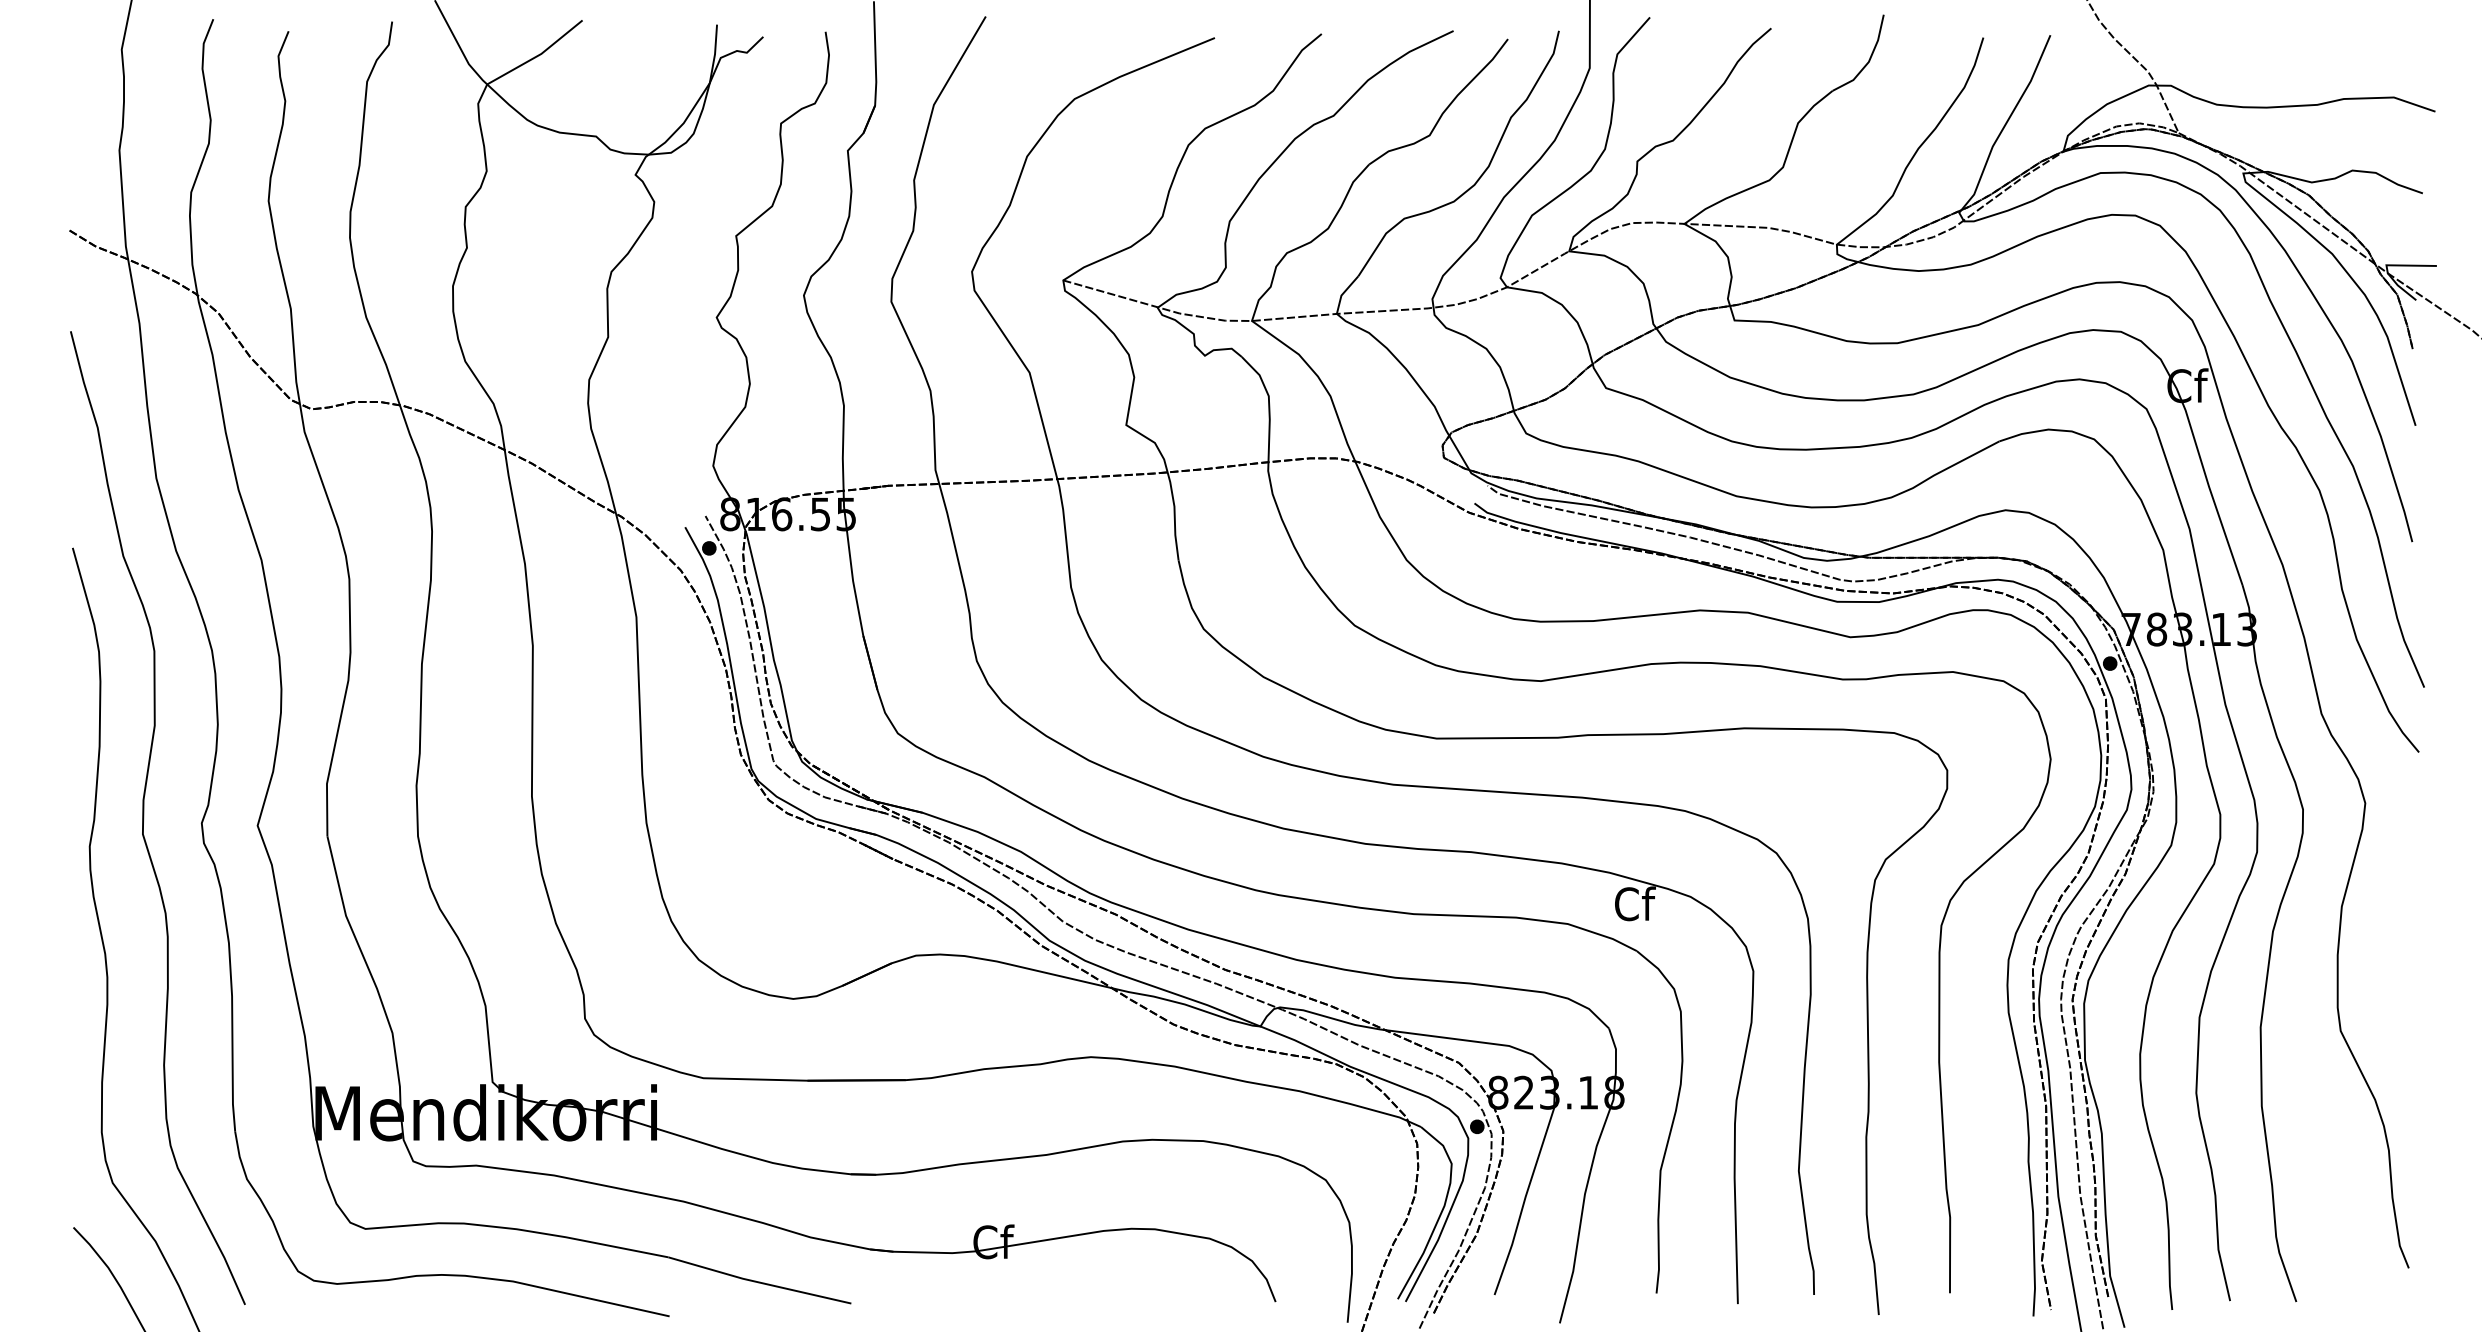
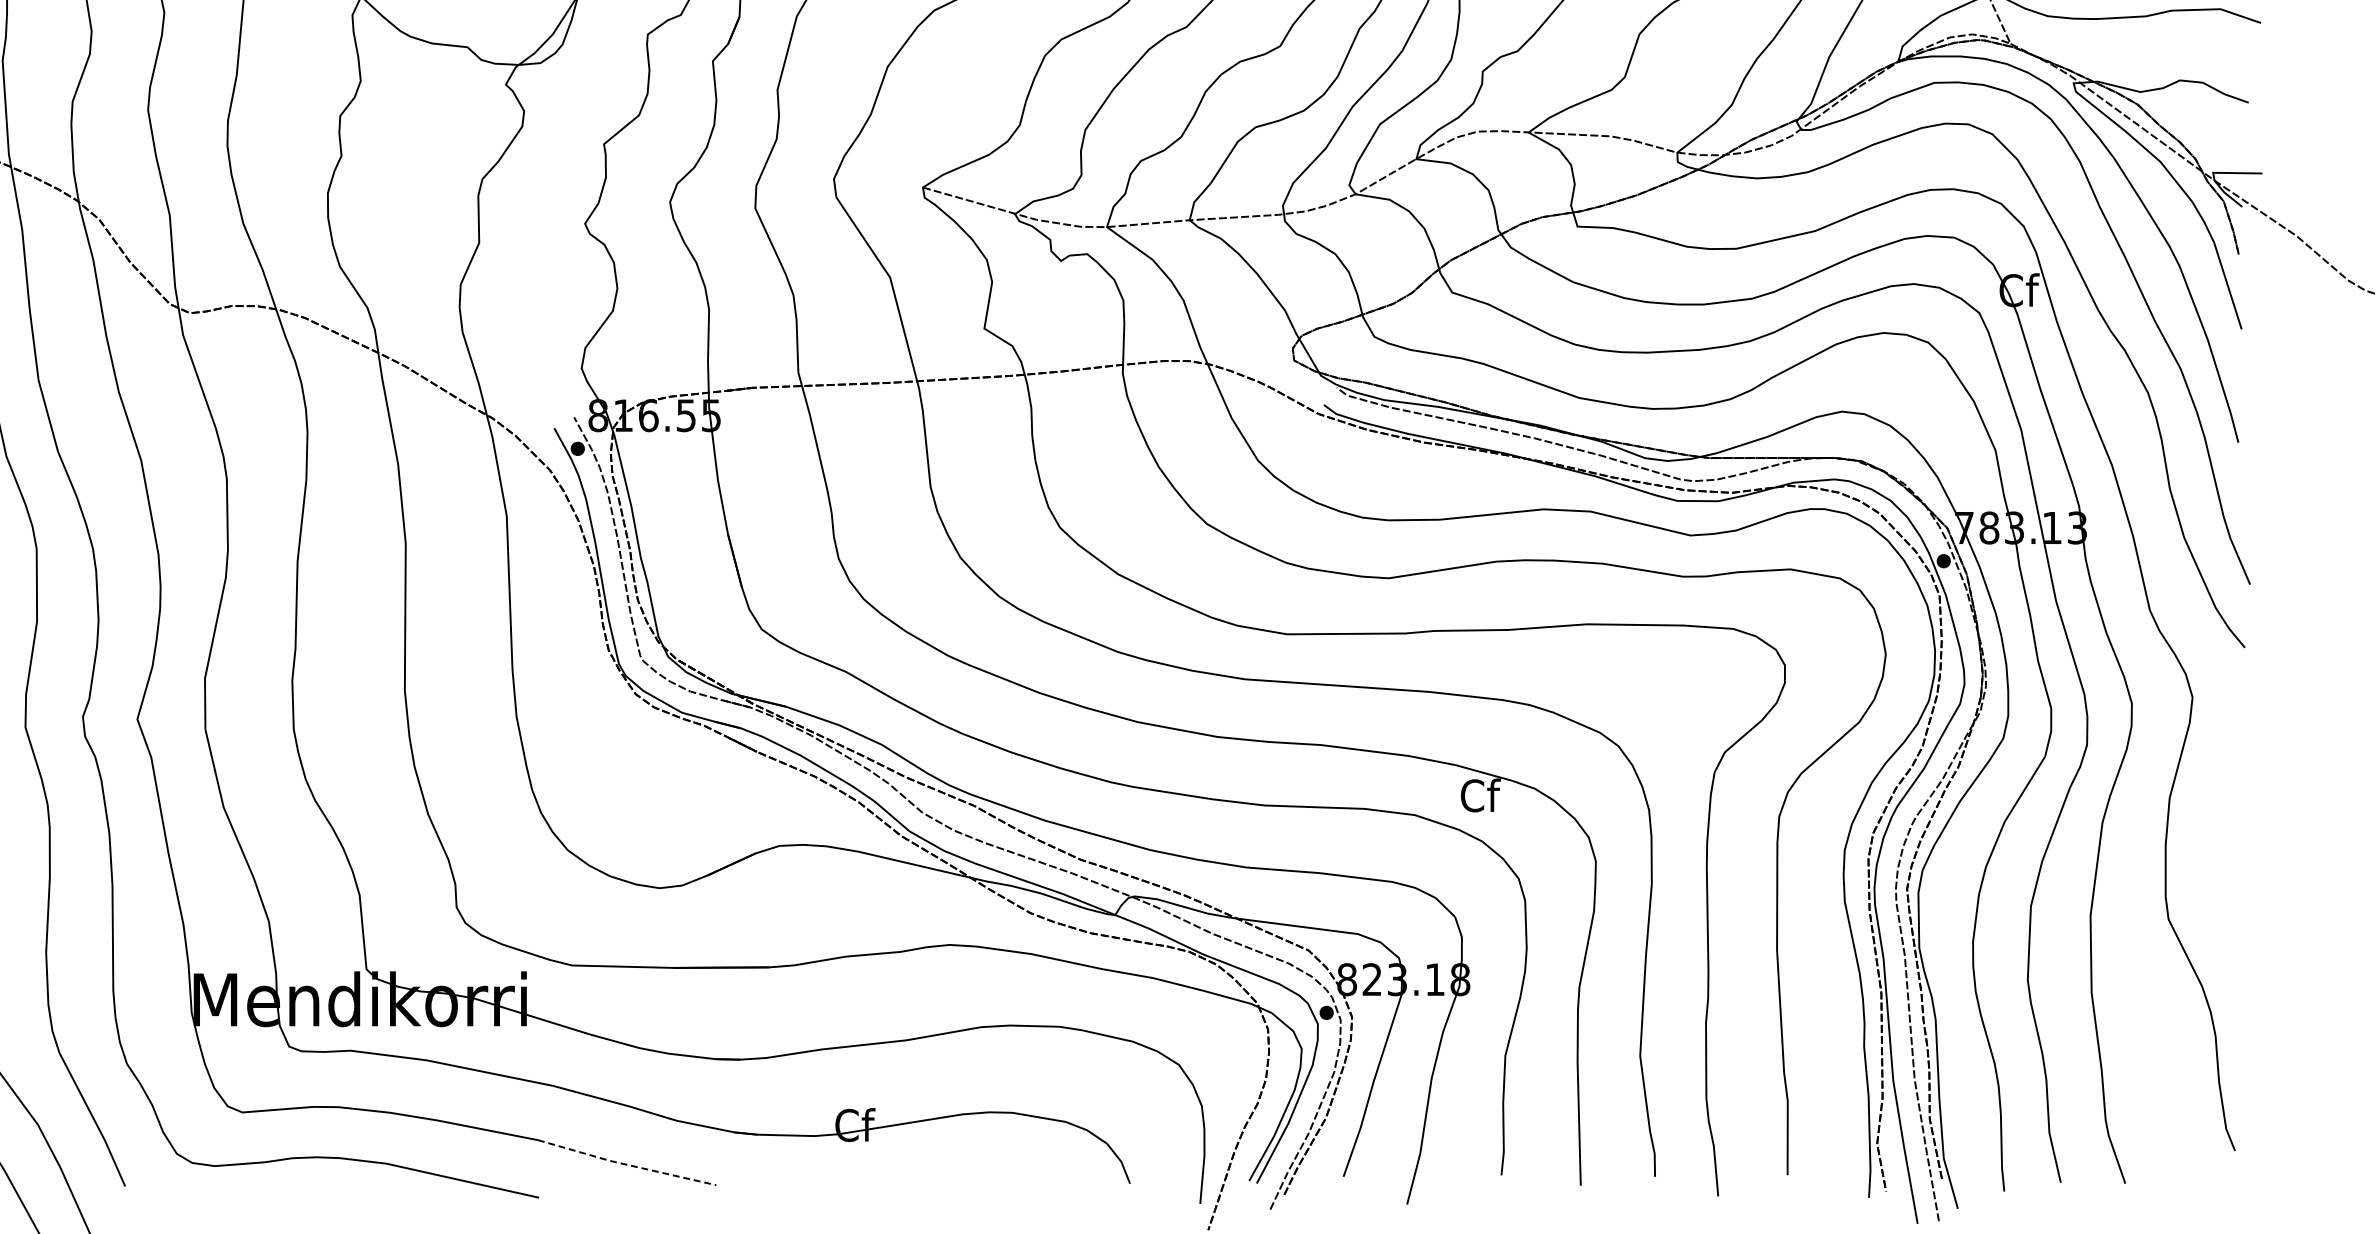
line: (759, 1282) -> (626, 1164), solid -> dashed

